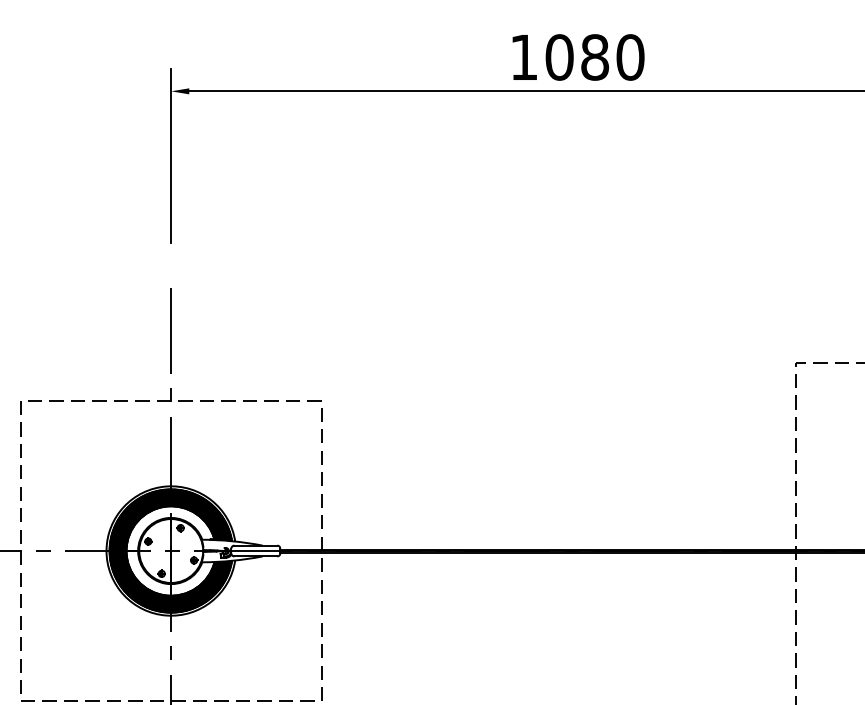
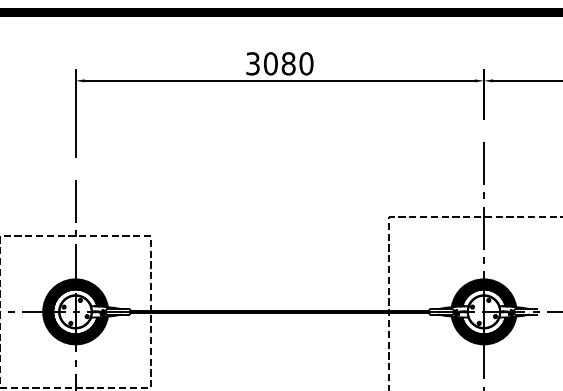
text: (523, 56) -> (252, 63), 1080 -> 3080

